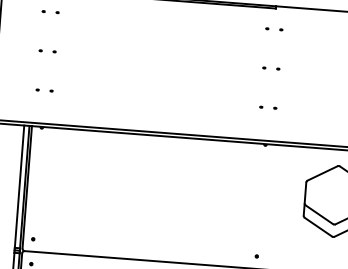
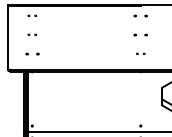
part: (273, 28) -> (140, 15), size x1.6
part: (270, 67) -> (140, 34), size x1.6
part: (42, 89) -> (31, 53), size x1.6

